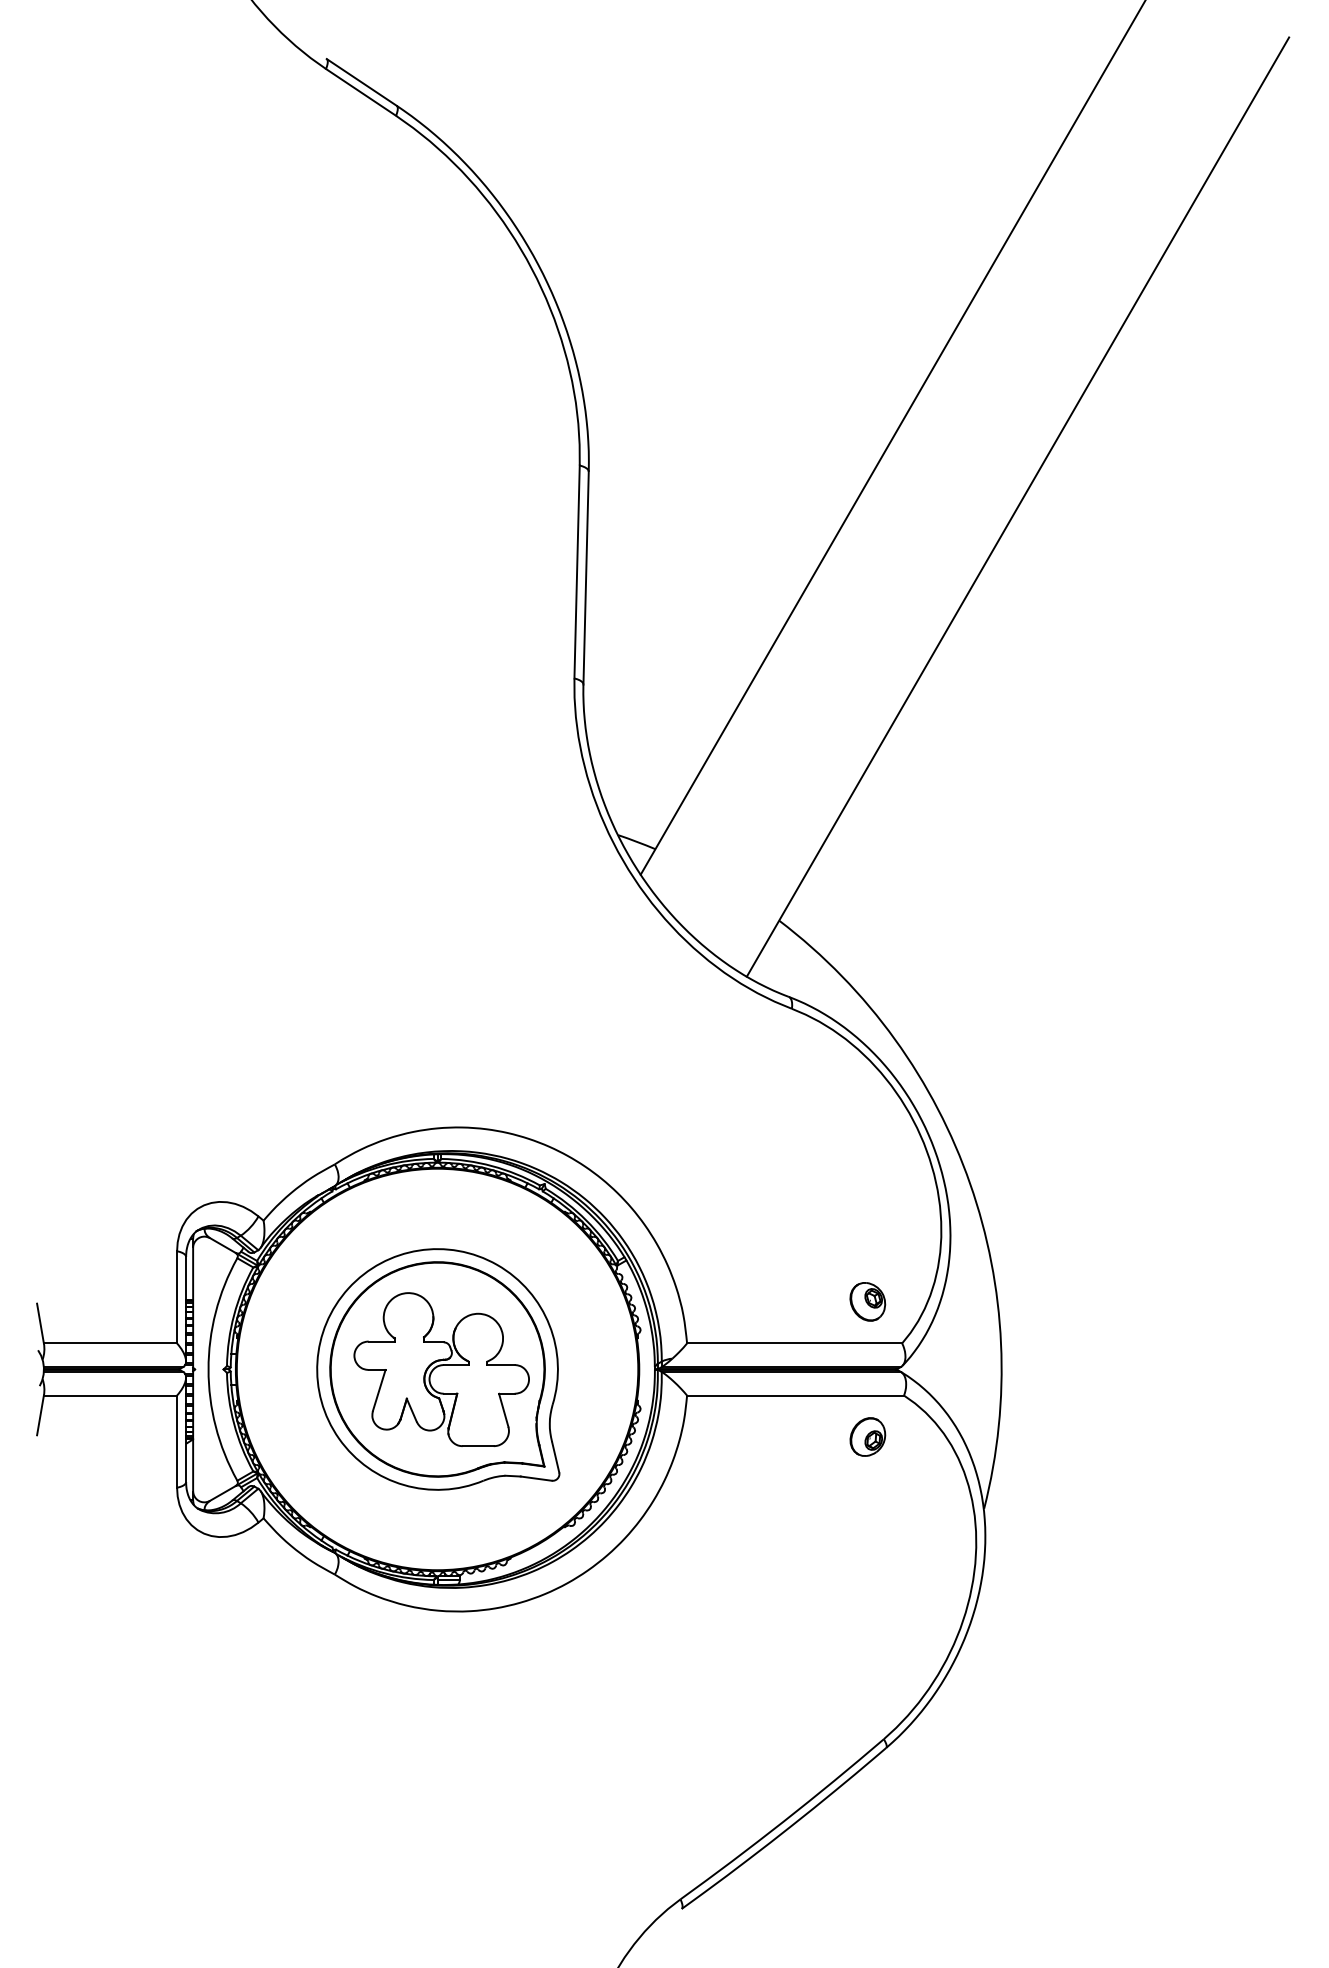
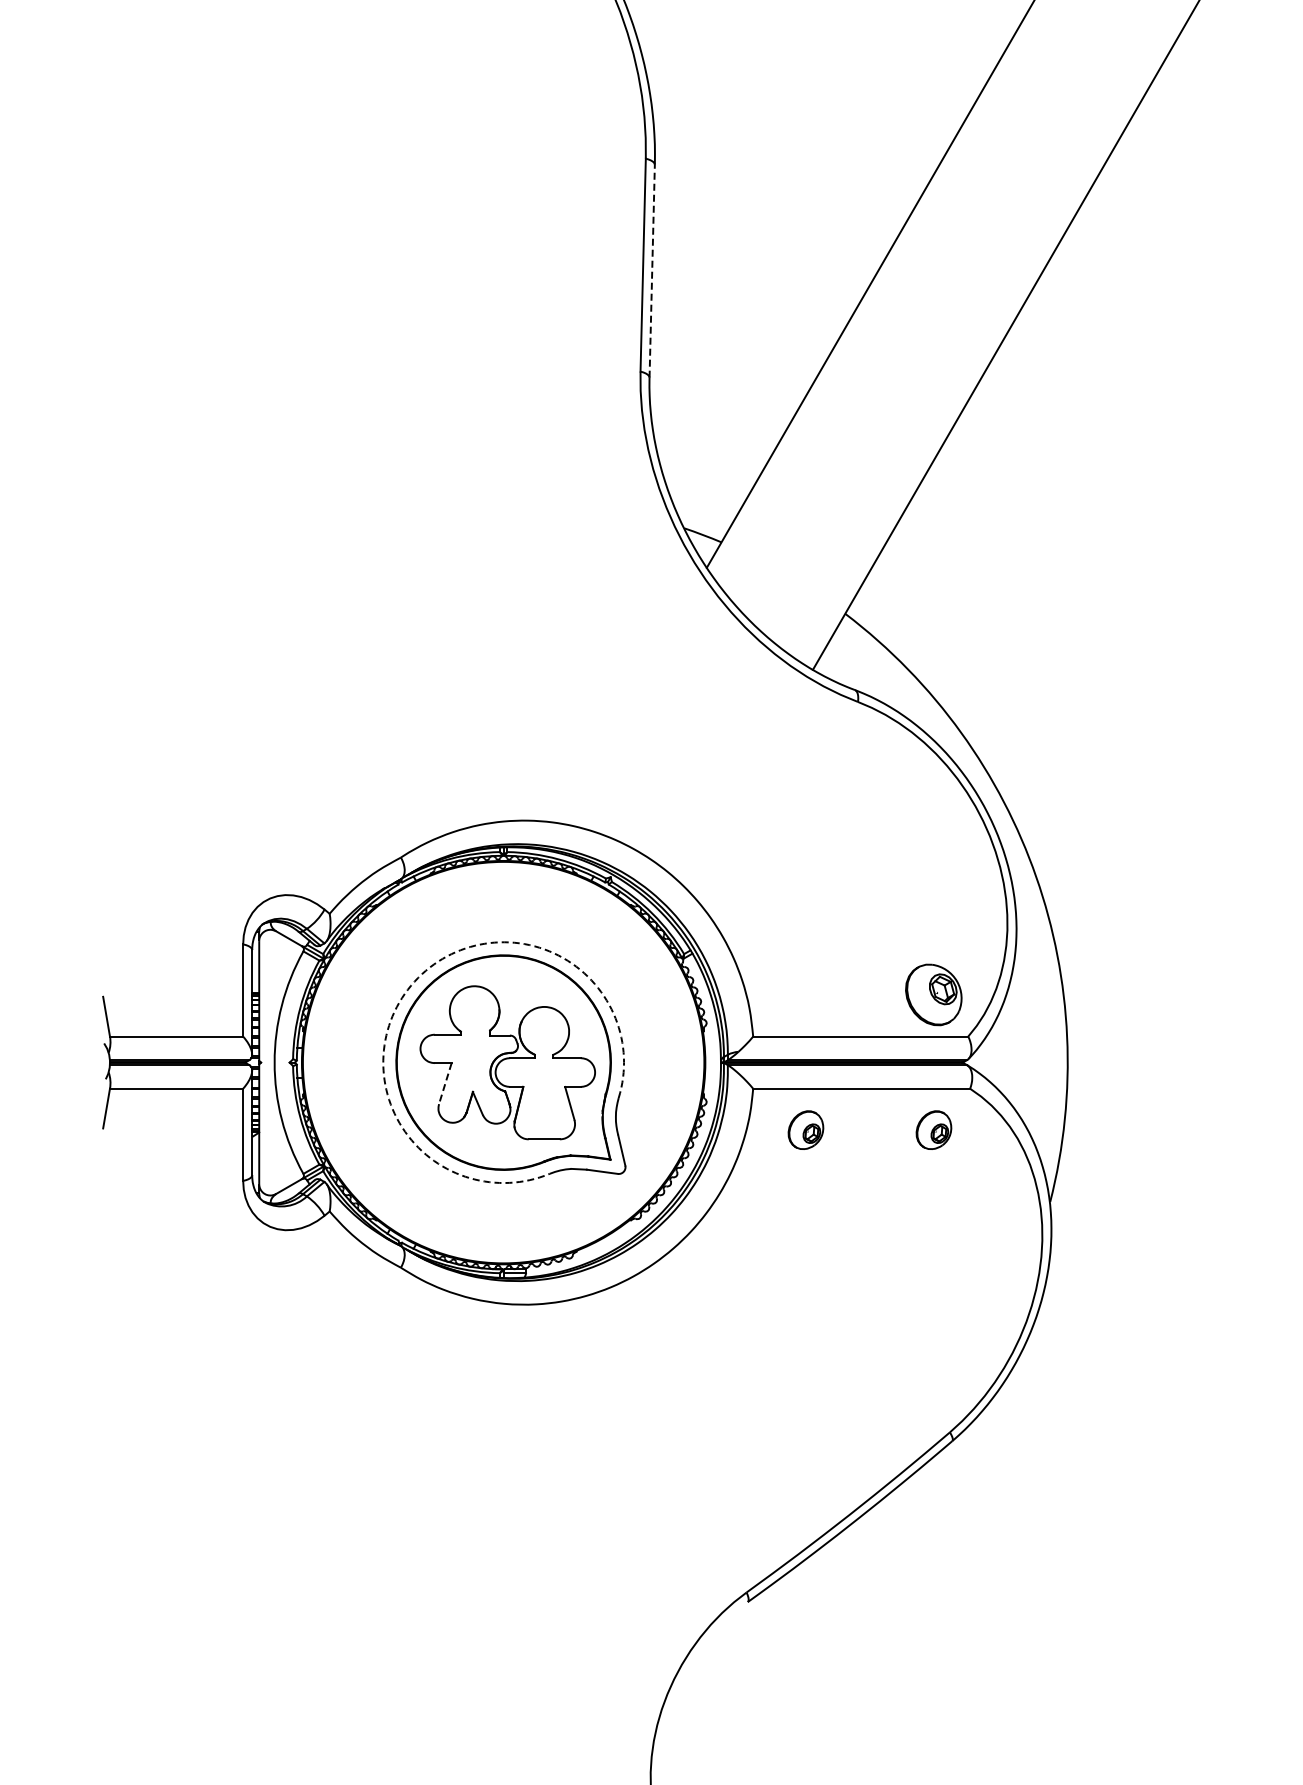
line: (586, 577) -> (652, 270), solid -> dashed
arc: (348, 1288) -> (414, 981), solid -> dashed
part: (867, 1301) -> (933, 994), size x1.6
line: (379, 1390) -> (445, 1083), solid -> dashed
part: (739, 1436) -> (805, 1129), added

